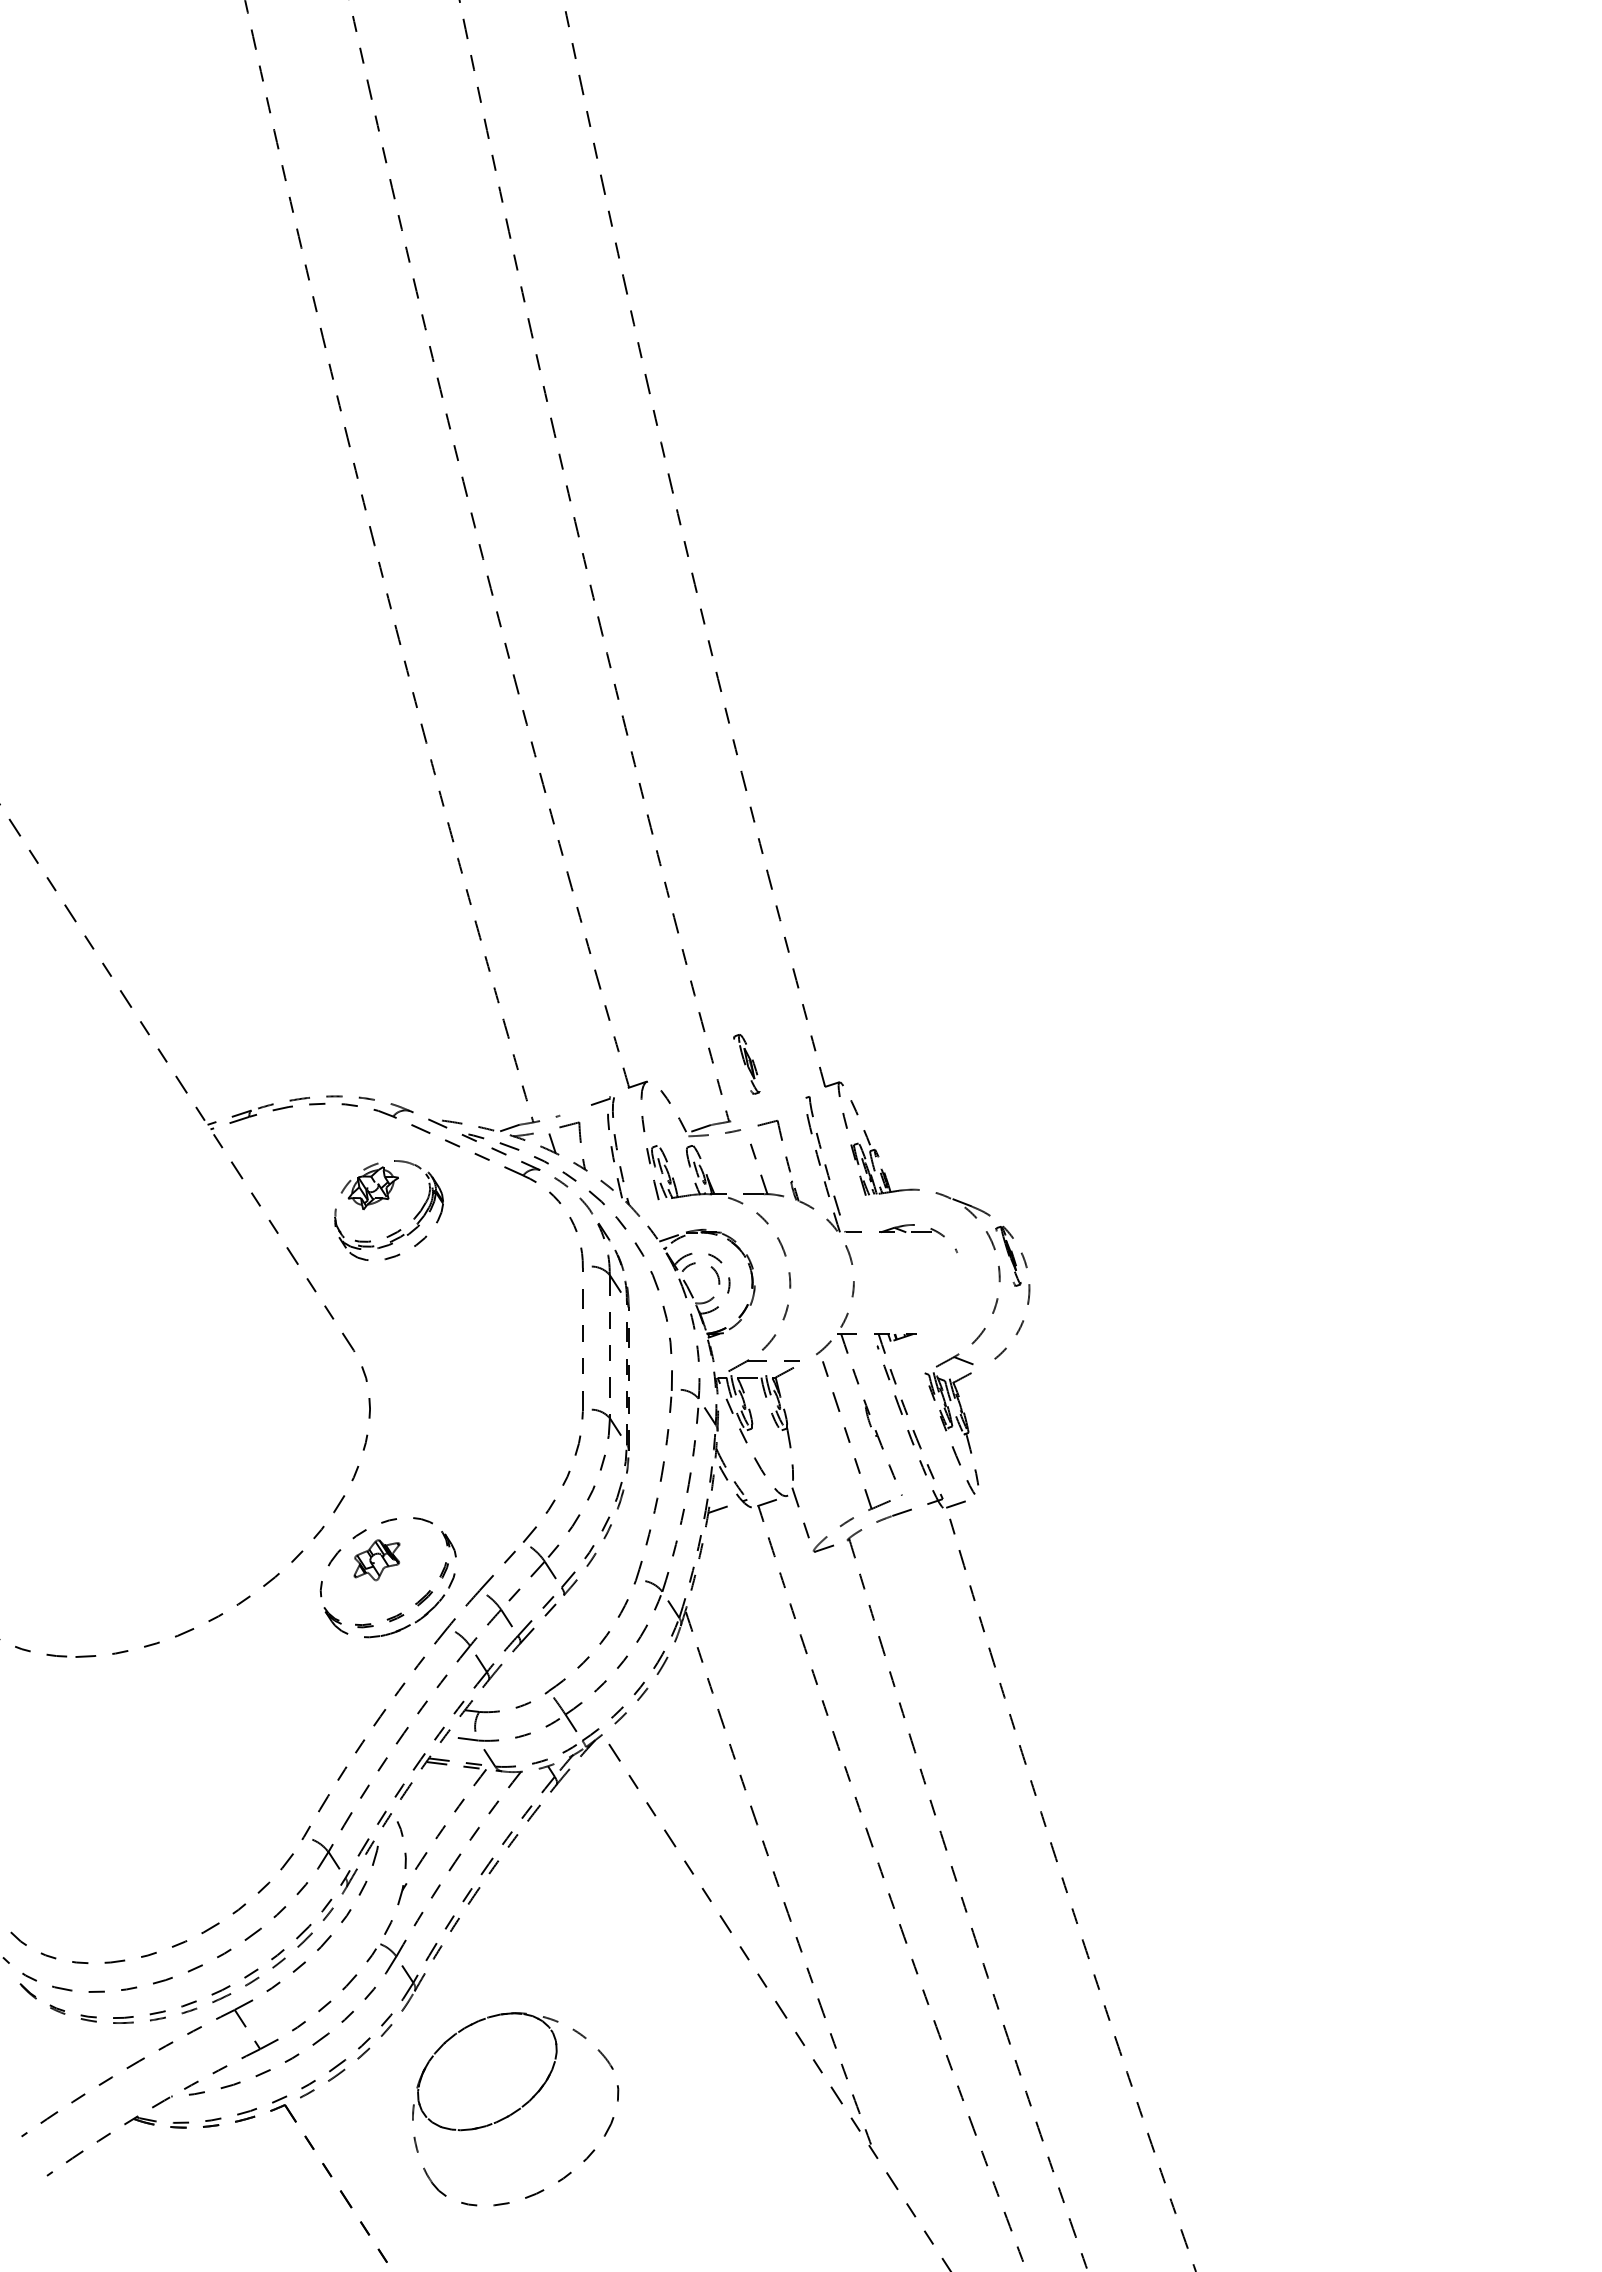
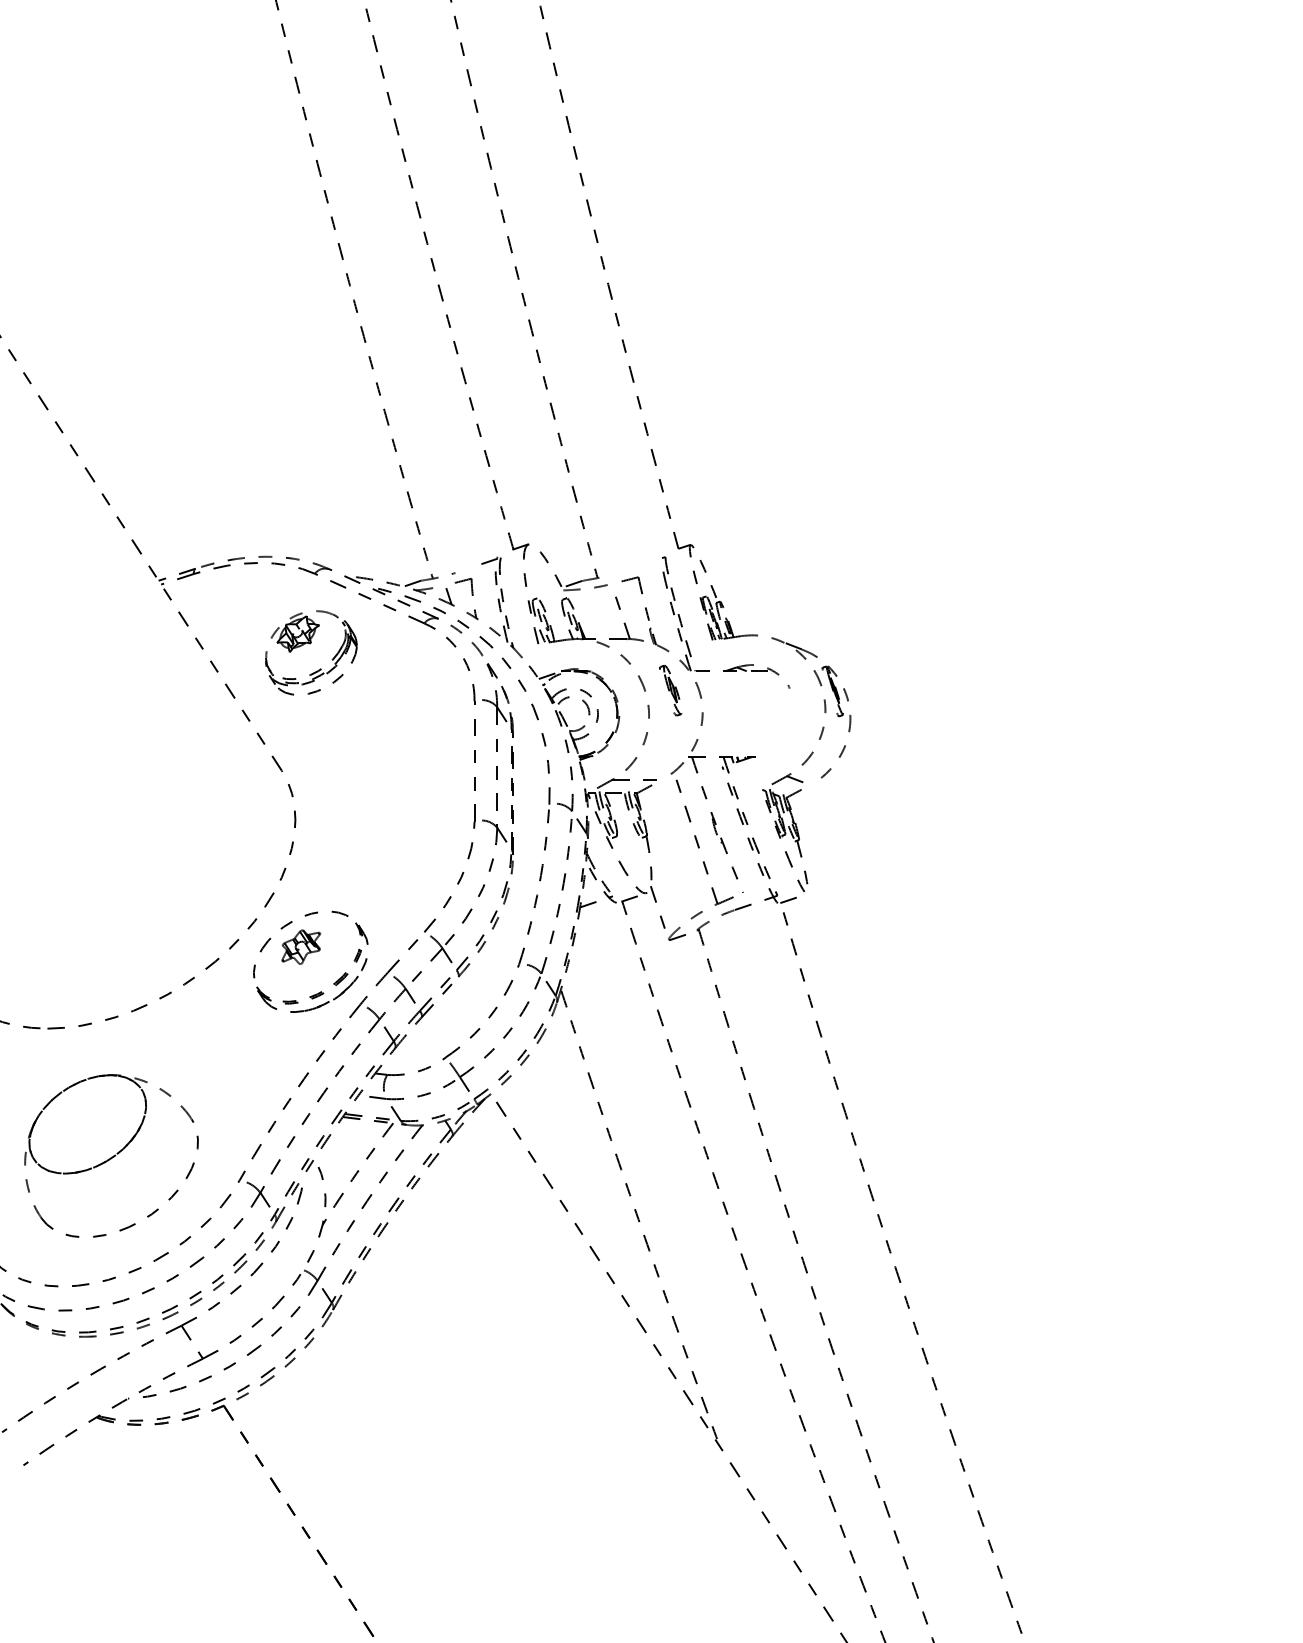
part: (746, 1064) -> (670, 690), moved
part: (515, 2109) -> (111, 1156), moved

